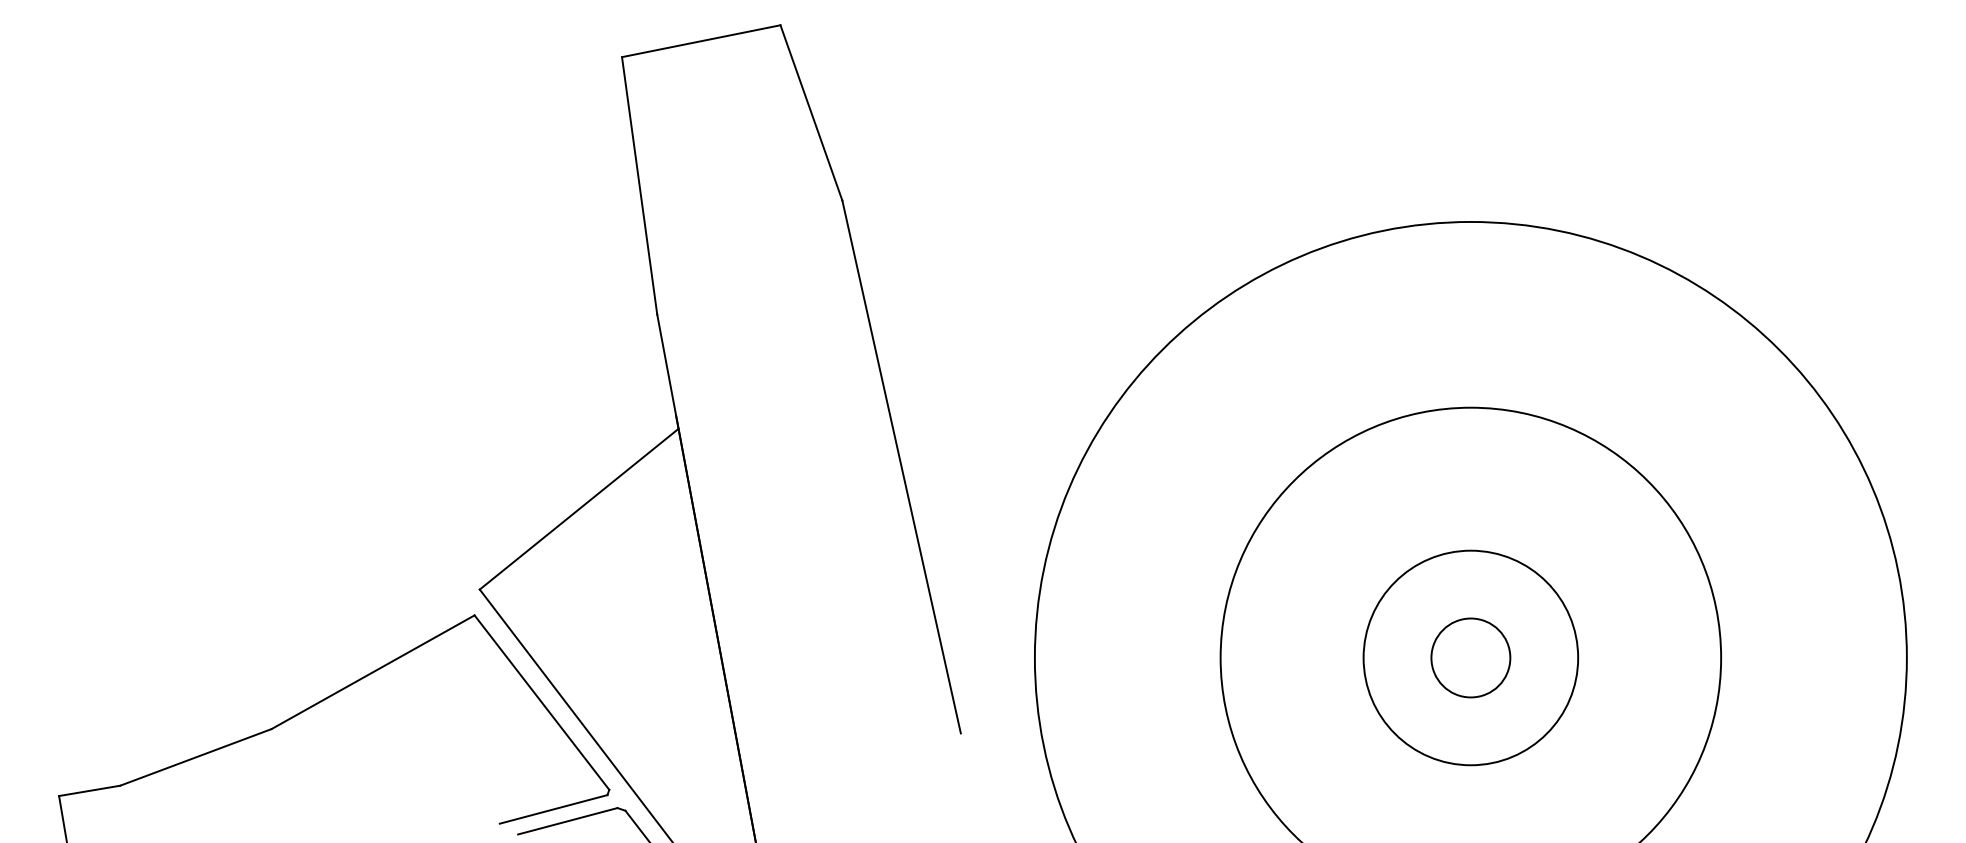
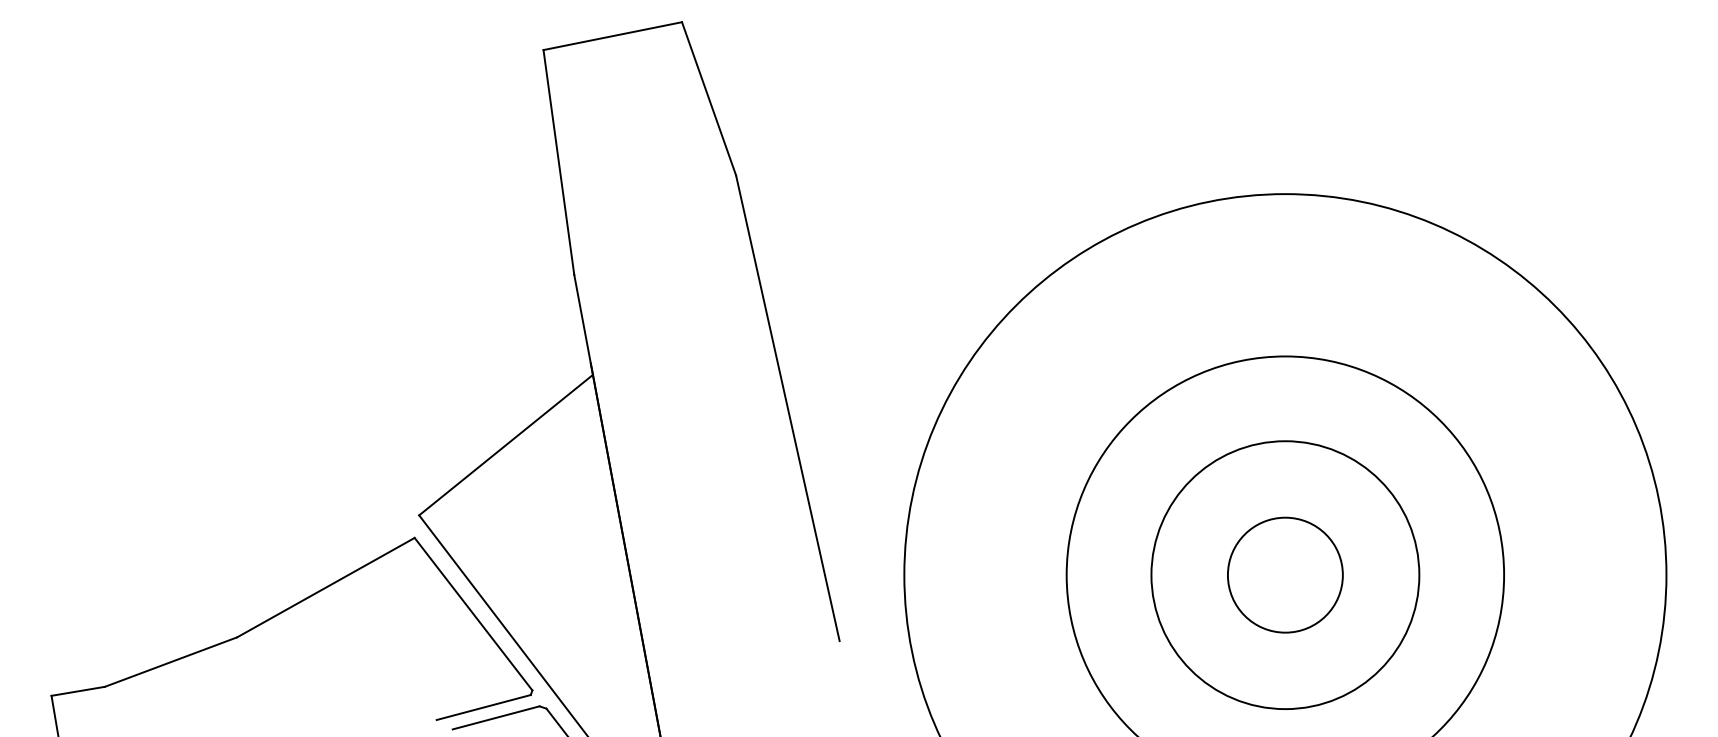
circle: (1469, 657) -> (1284, 574), size x1.67
circle: (1471, 658) -> (1285, 575), size x1.43

